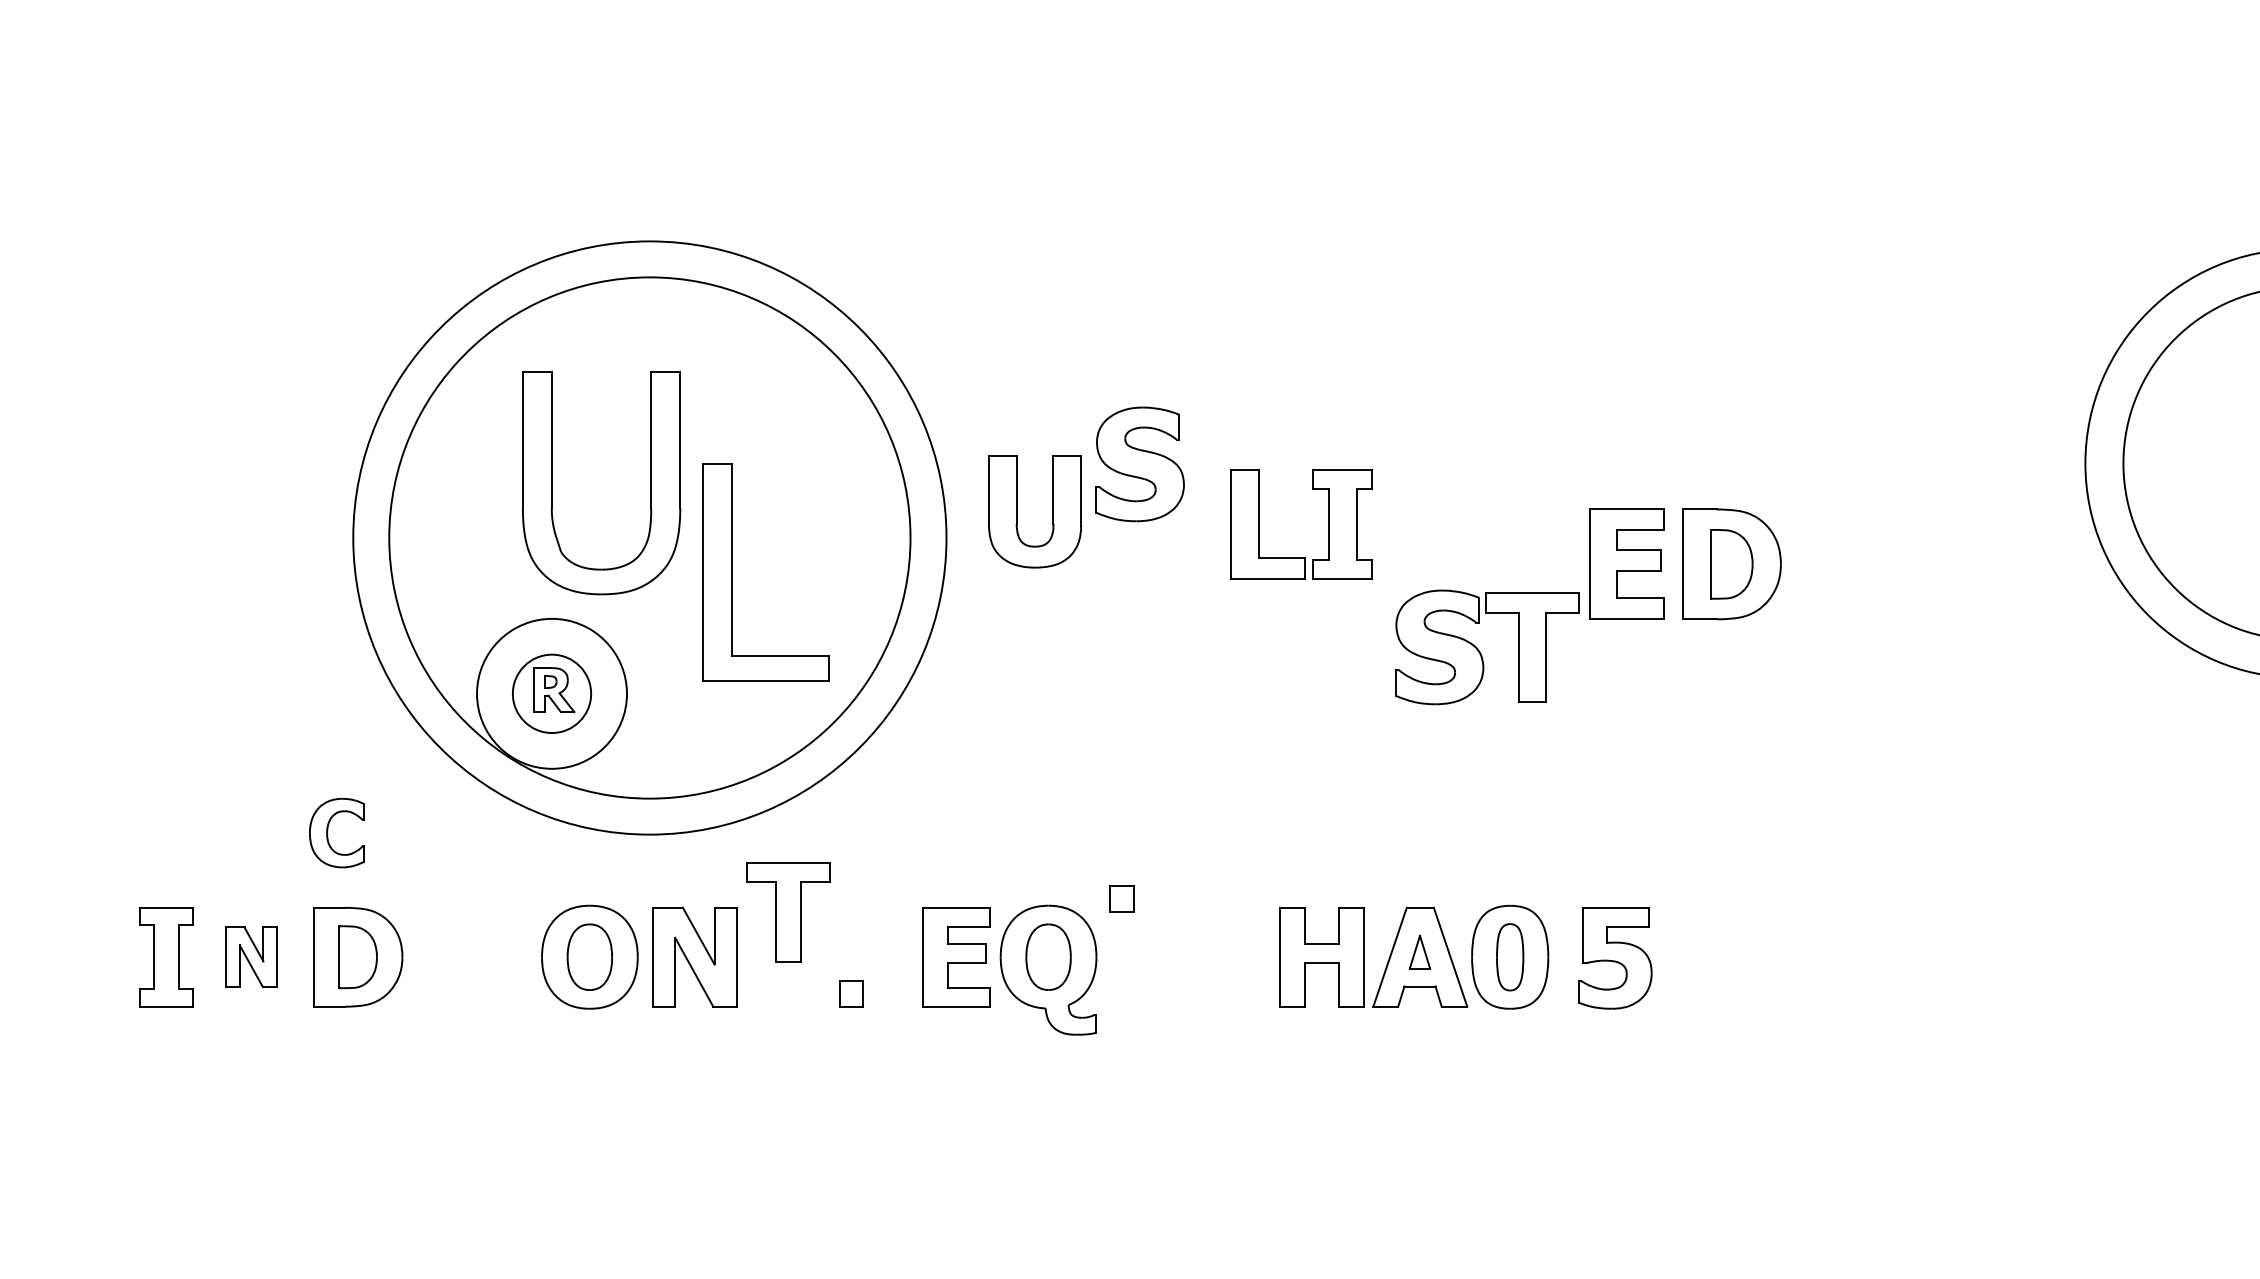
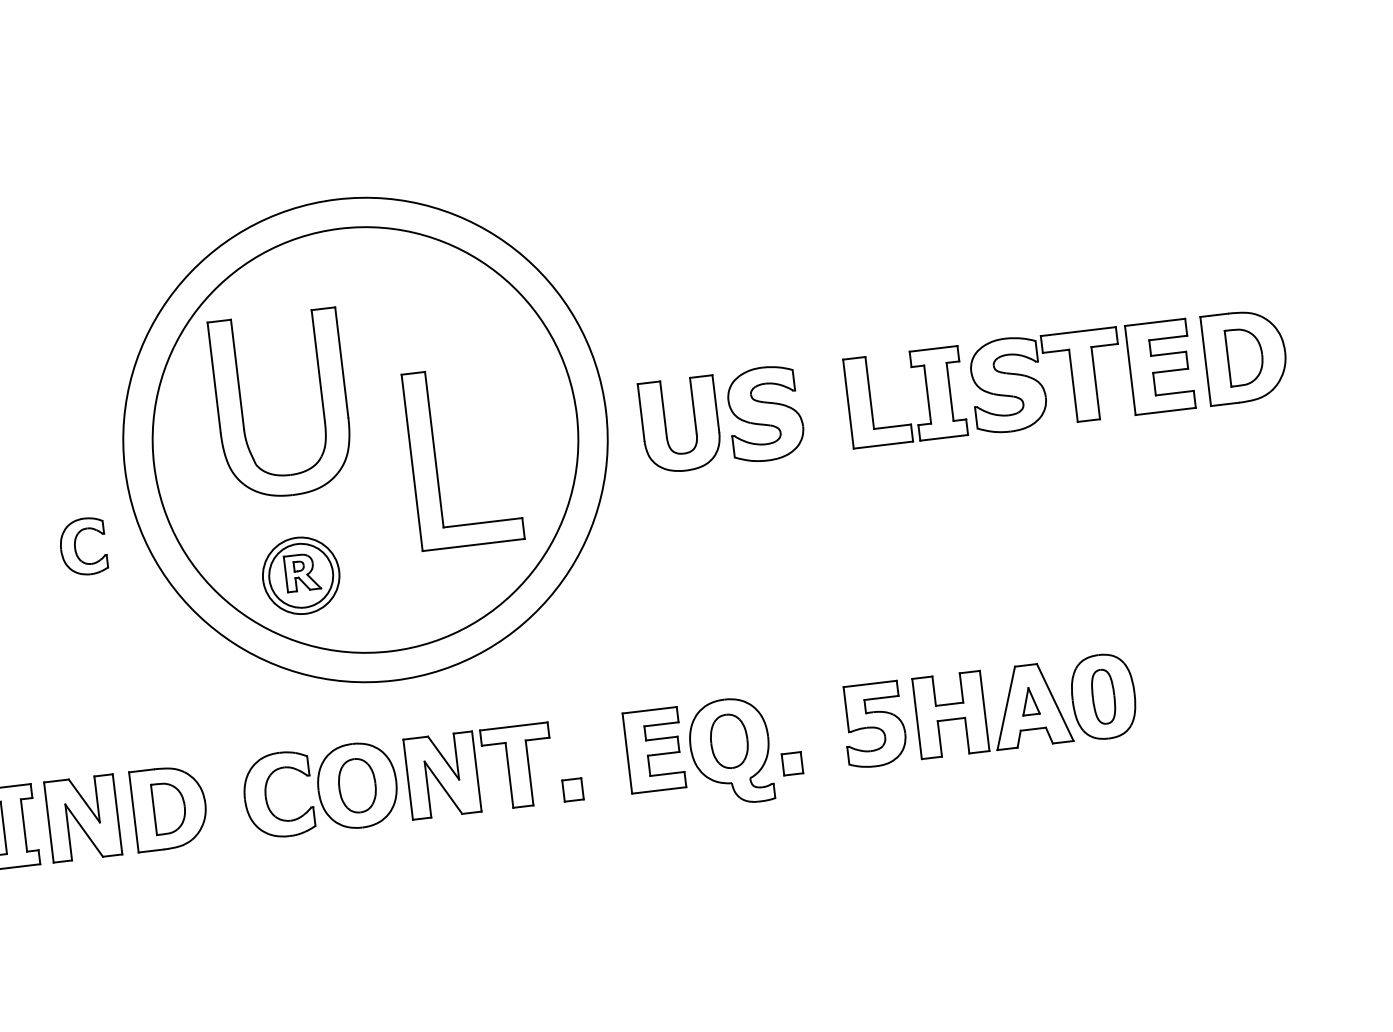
part: (1139, 464) -> (765, 414), moved
part: (552, 483) -> (242, 409), moved
part: (1052, 511) -> (694, 423), moved
part: (1328, 524) -> (927, 394), moved
part: (1480, 651) -> (1041, 384), moved
circle: (551, 693) -> (300, 575), size x0.62
part: (328, 830) -> (75, 545), moved
part: (1121, 898) -> (791, 763), moved
part: (788, 912) -> (518, 766), moved
part: (251, 956) -> (82, 817), size x1.67
part: (477, 957) -> (266, 796), added
part: (1615, 958) -> (874, 725), moved

